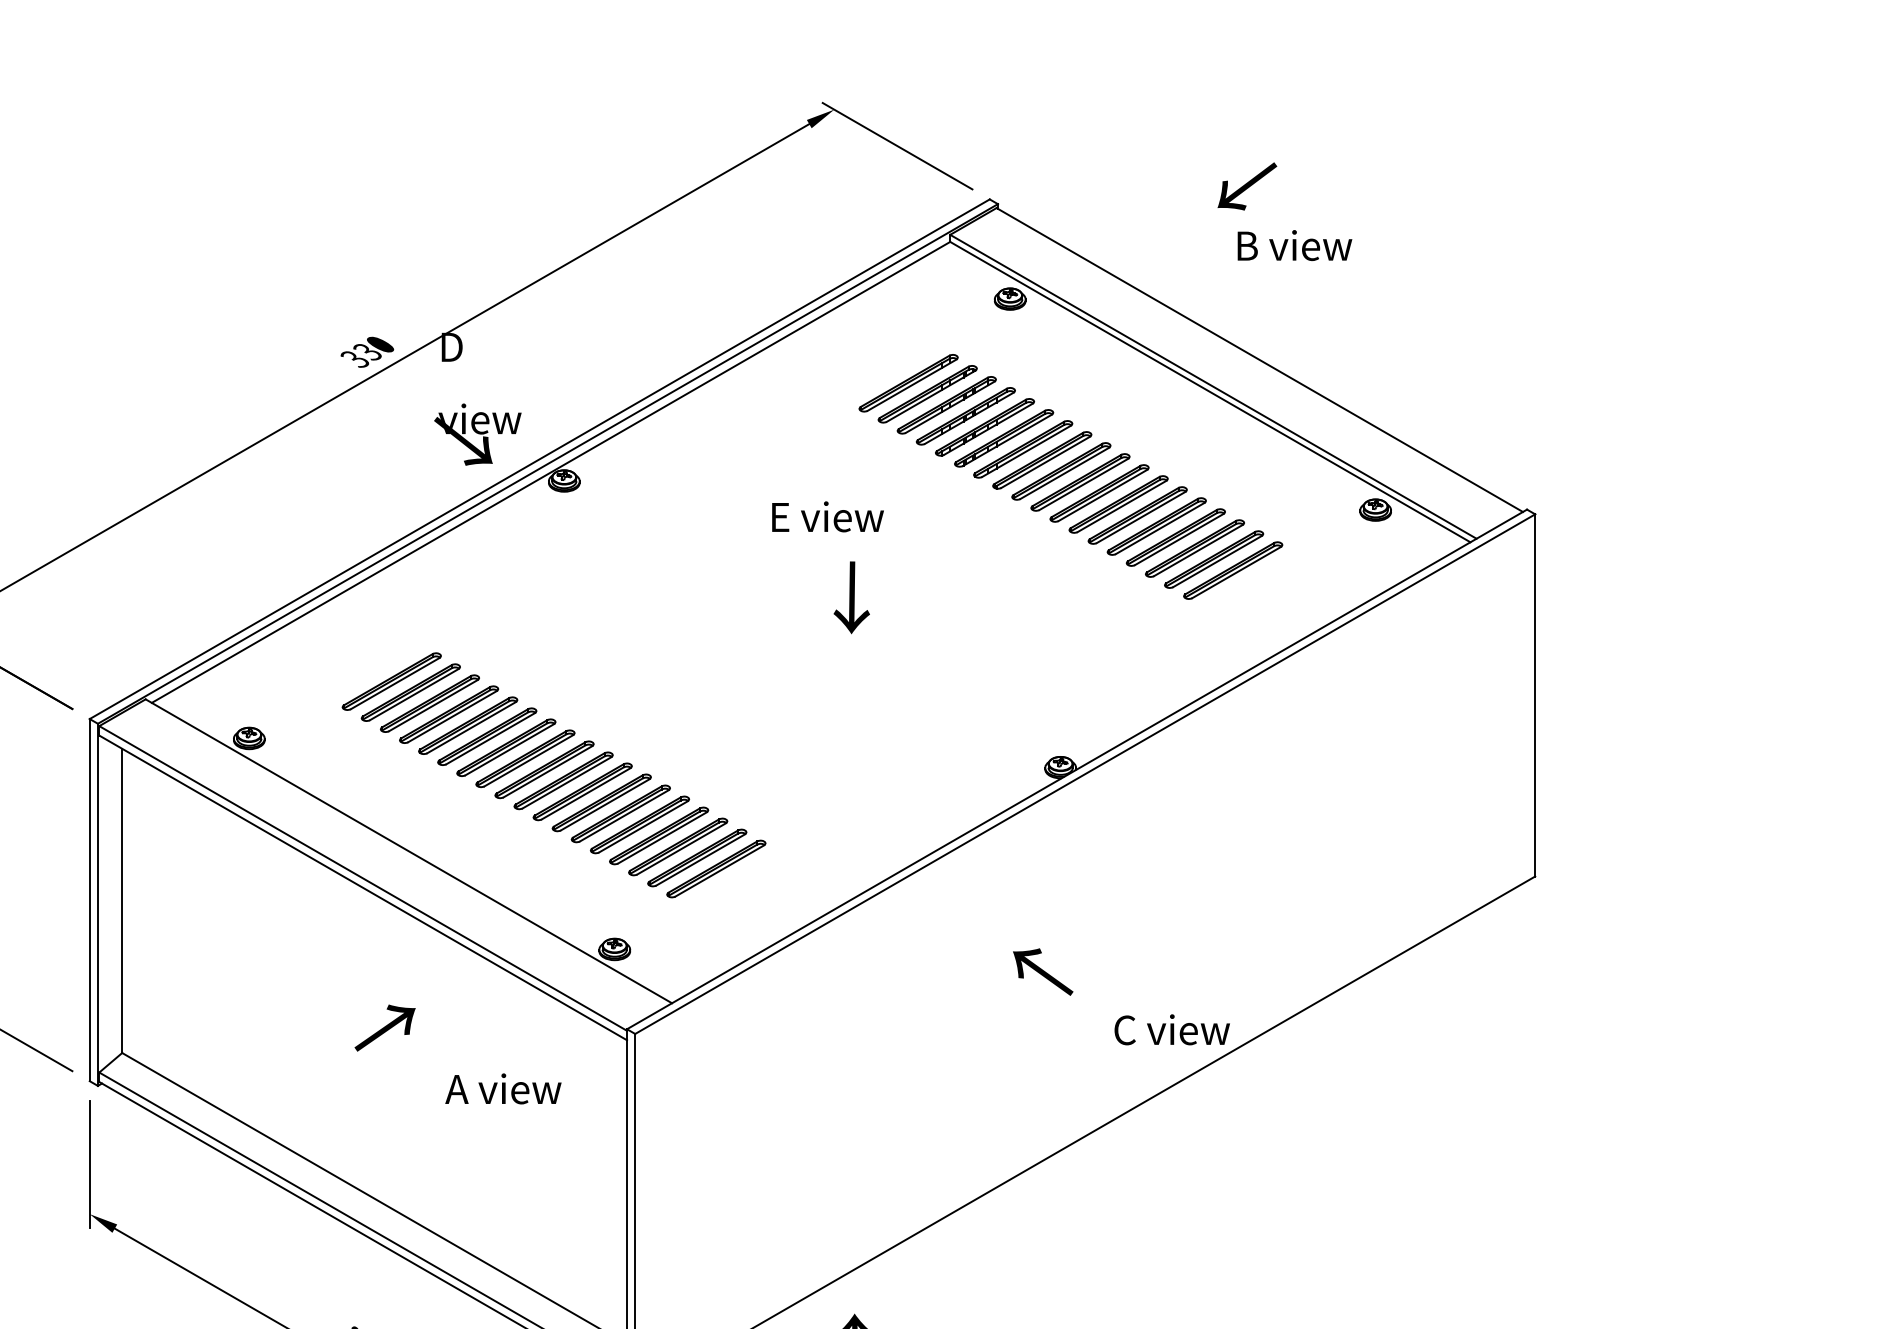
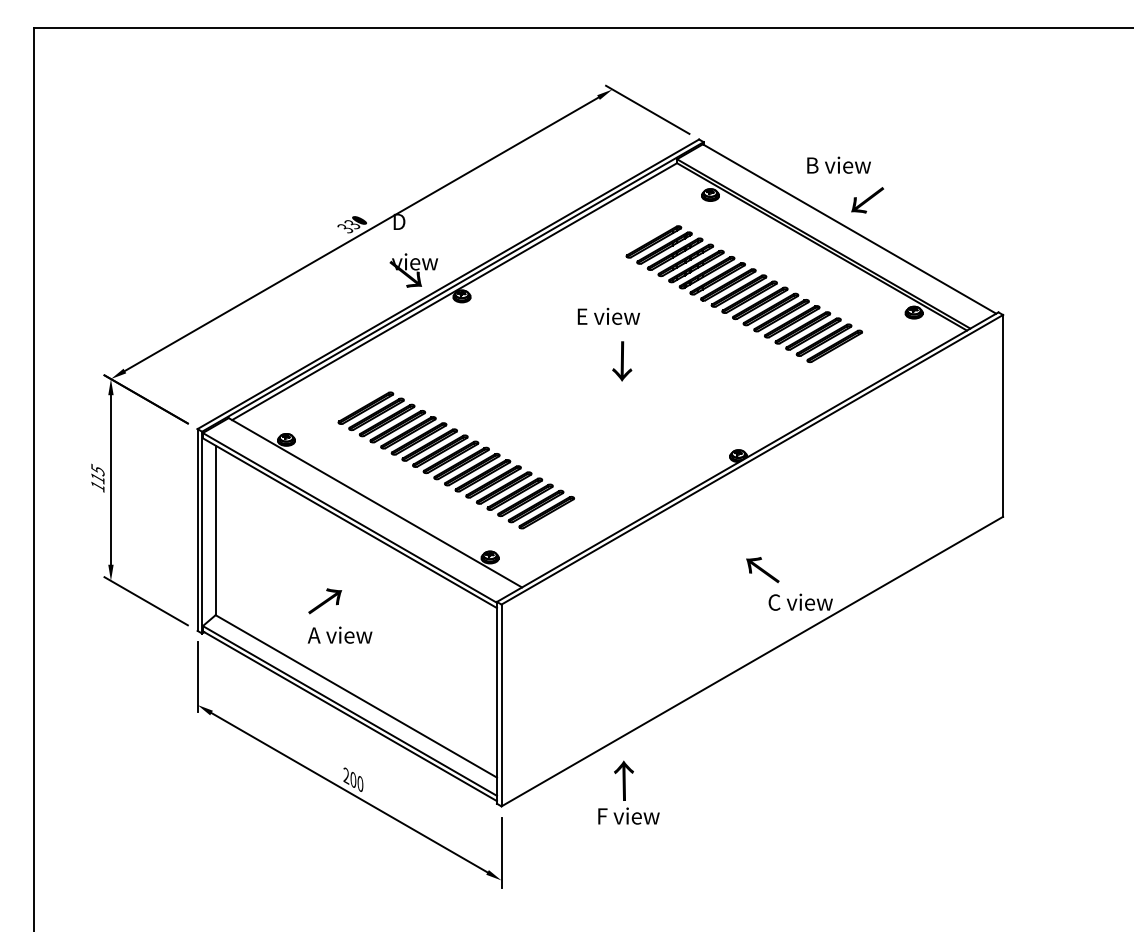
text: (1247, 186) -> (867, 200), moved
text: (1293, 244) -> (838, 164), moved
text: (1042, 972) -> (762, 570), moved
text: (385, 1028) -> (325, 601), moved
text: (502, 1087) -> (339, 634), moved

